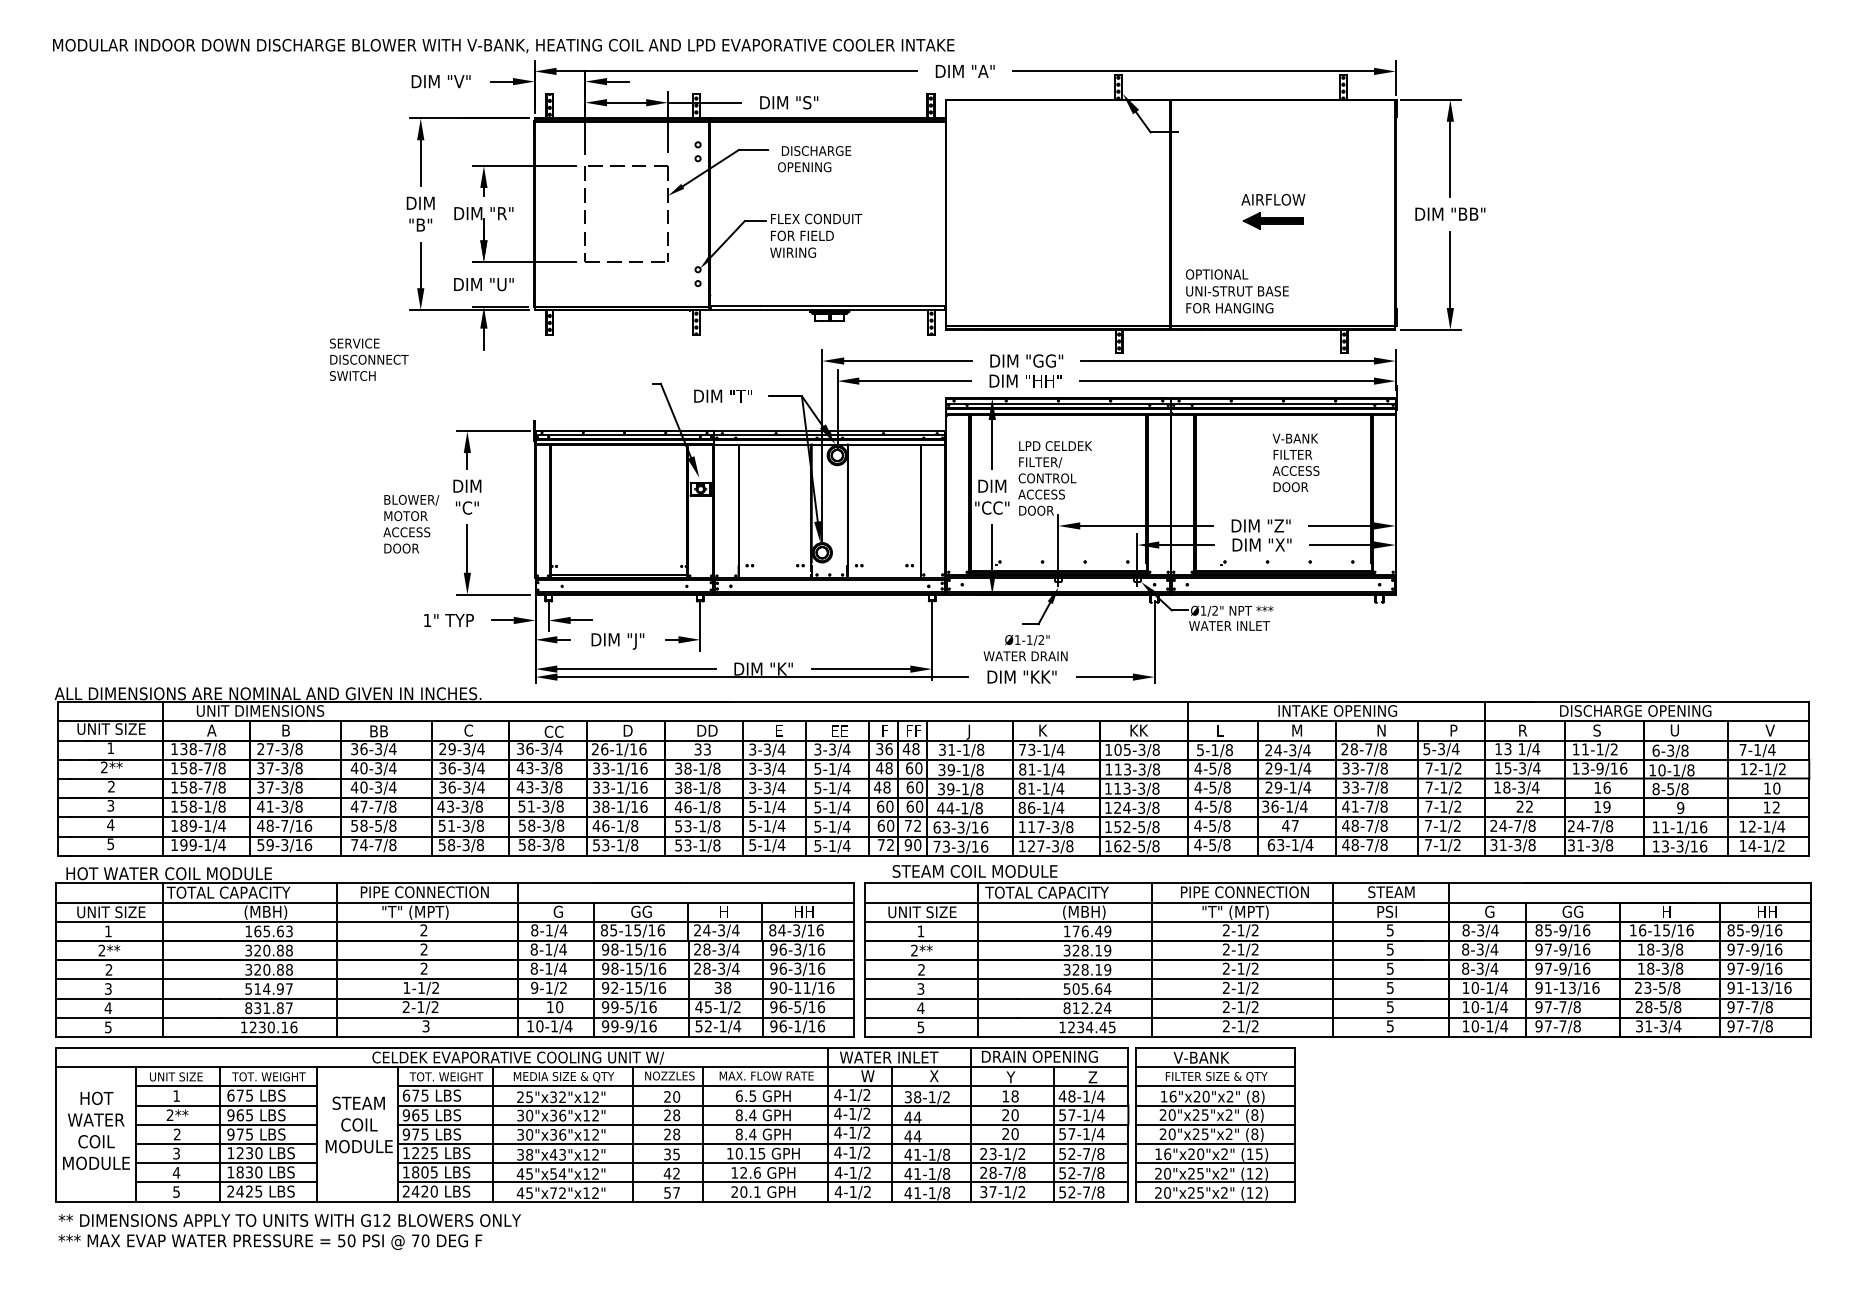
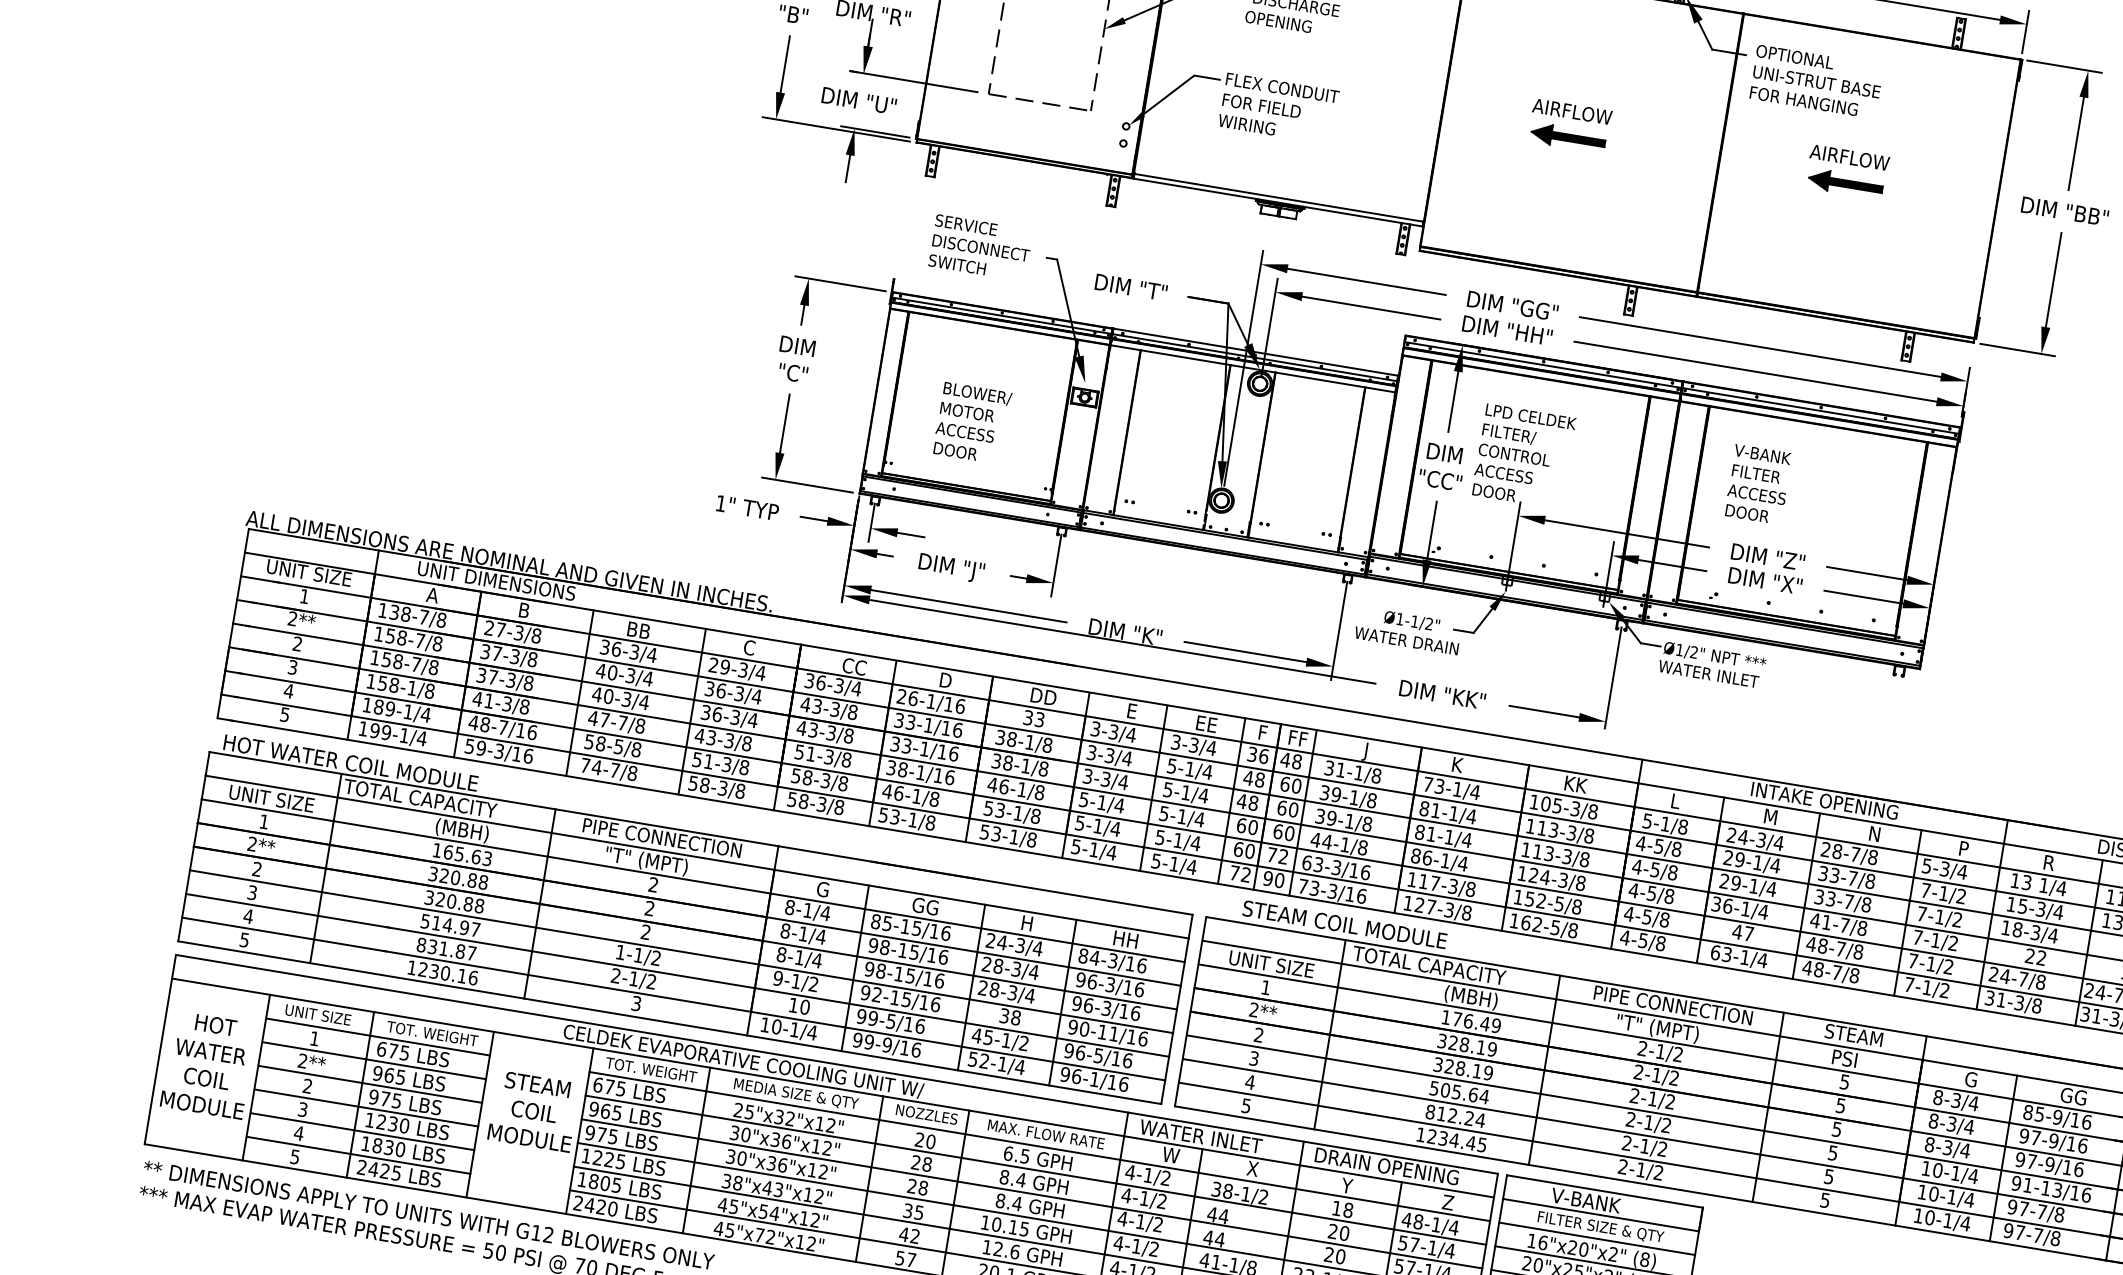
part: (1048, 211) -> (1570, 126), added
text: (1236, 291) -> (1815, 81), moved
text: (369, 359) -> (981, 247), moved
text: (1295, 462) -> (1757, 484), moved
text: (411, 524) -> (972, 423), moved
text: (1025, 648) -> (1407, 631), moved

